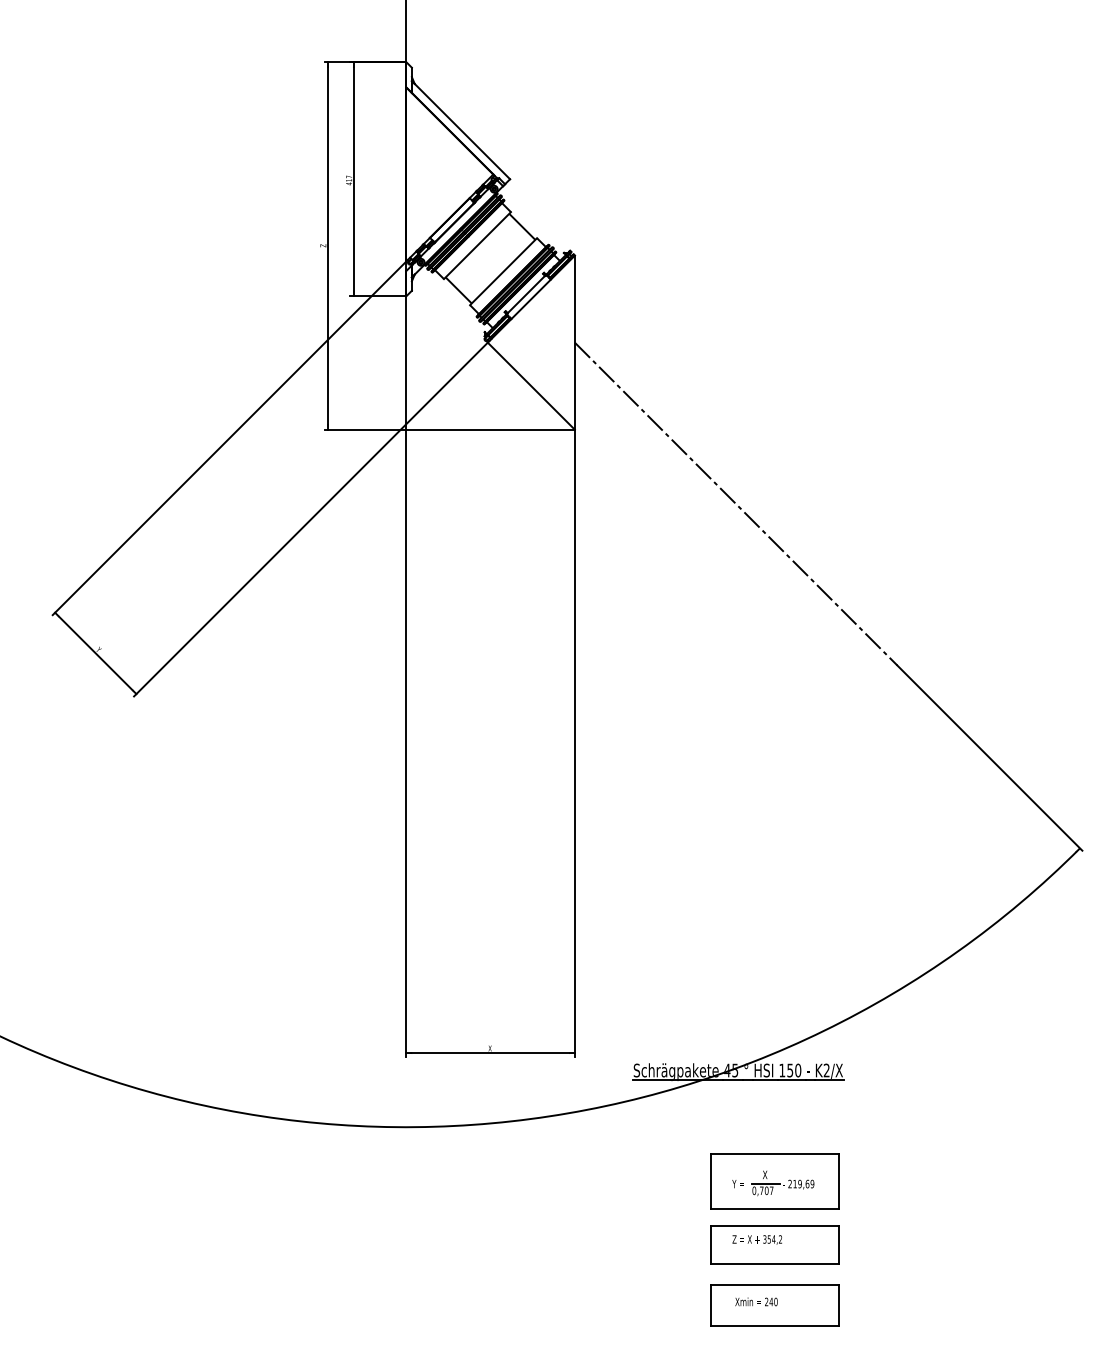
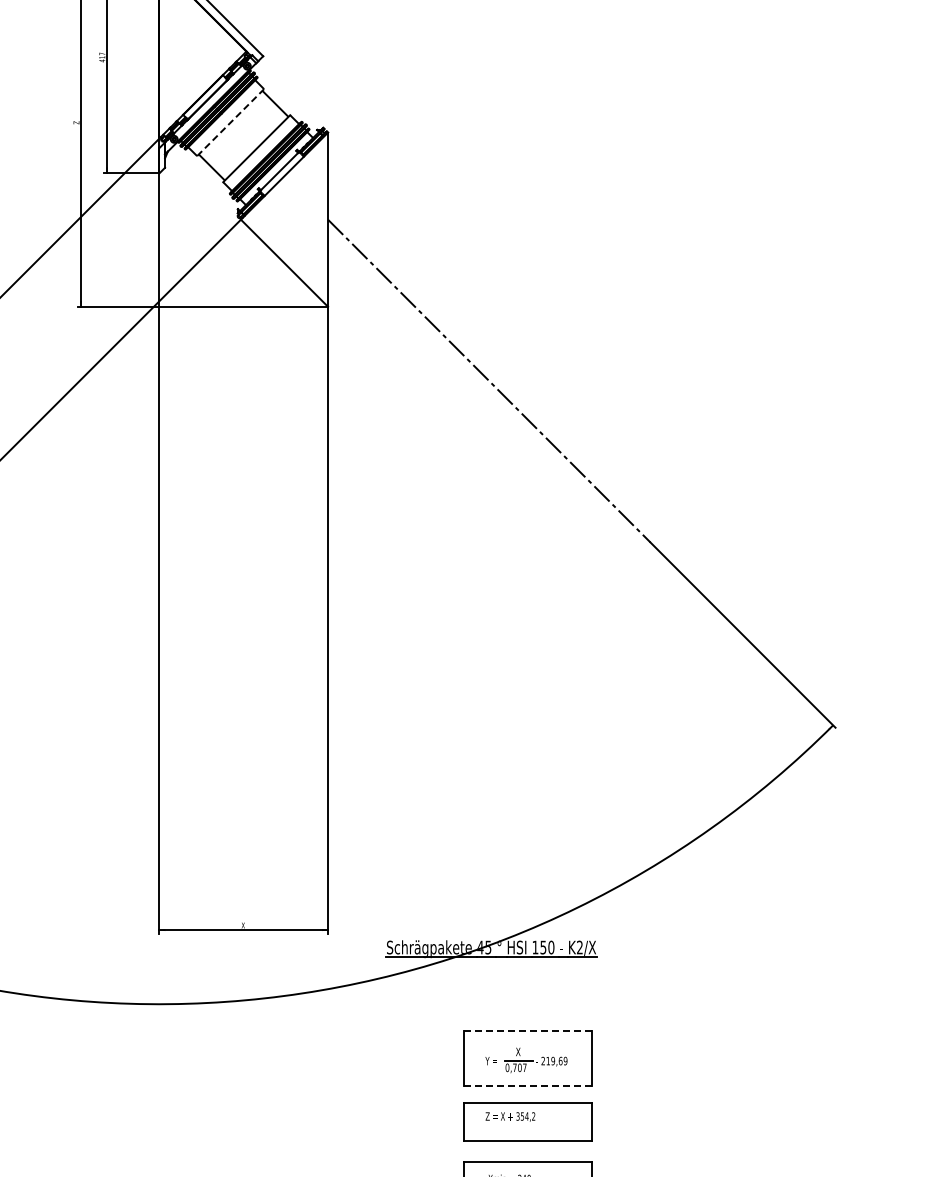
line: (477, 245) -> (230, 122), solid -> dashed
line: (774, 1153) -> (527, 1030), solid -> dashed
line: (774, 1208) -> (527, 1085), solid -> dashed

